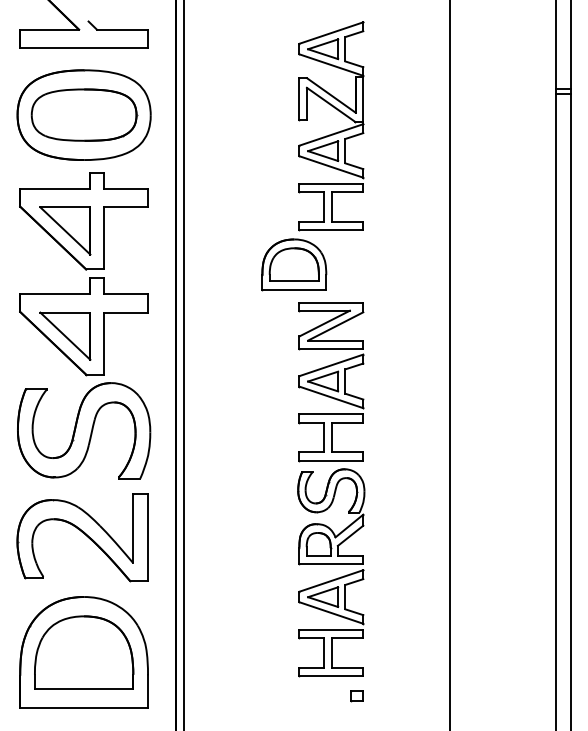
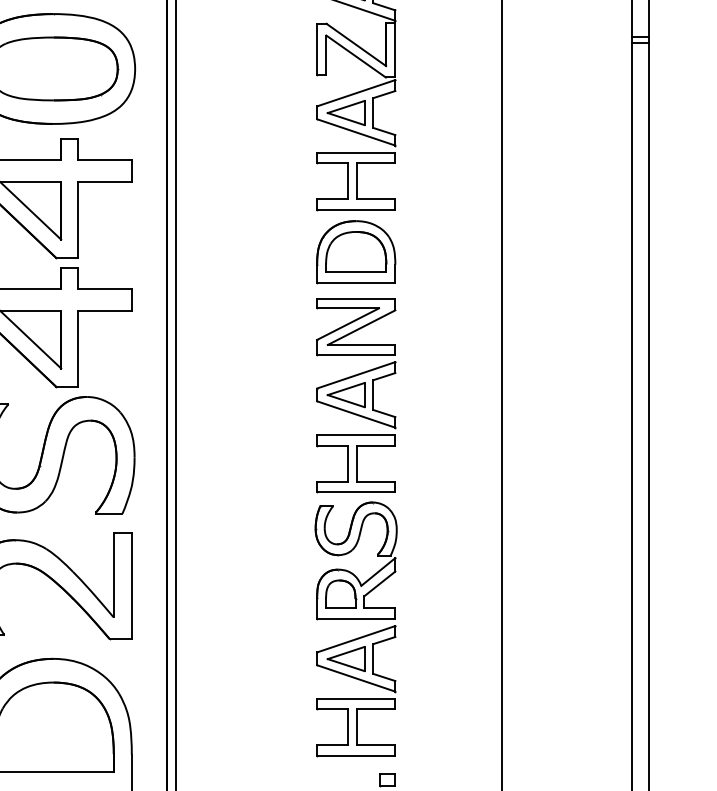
part: (294, 264) -> (356, 251), moved

